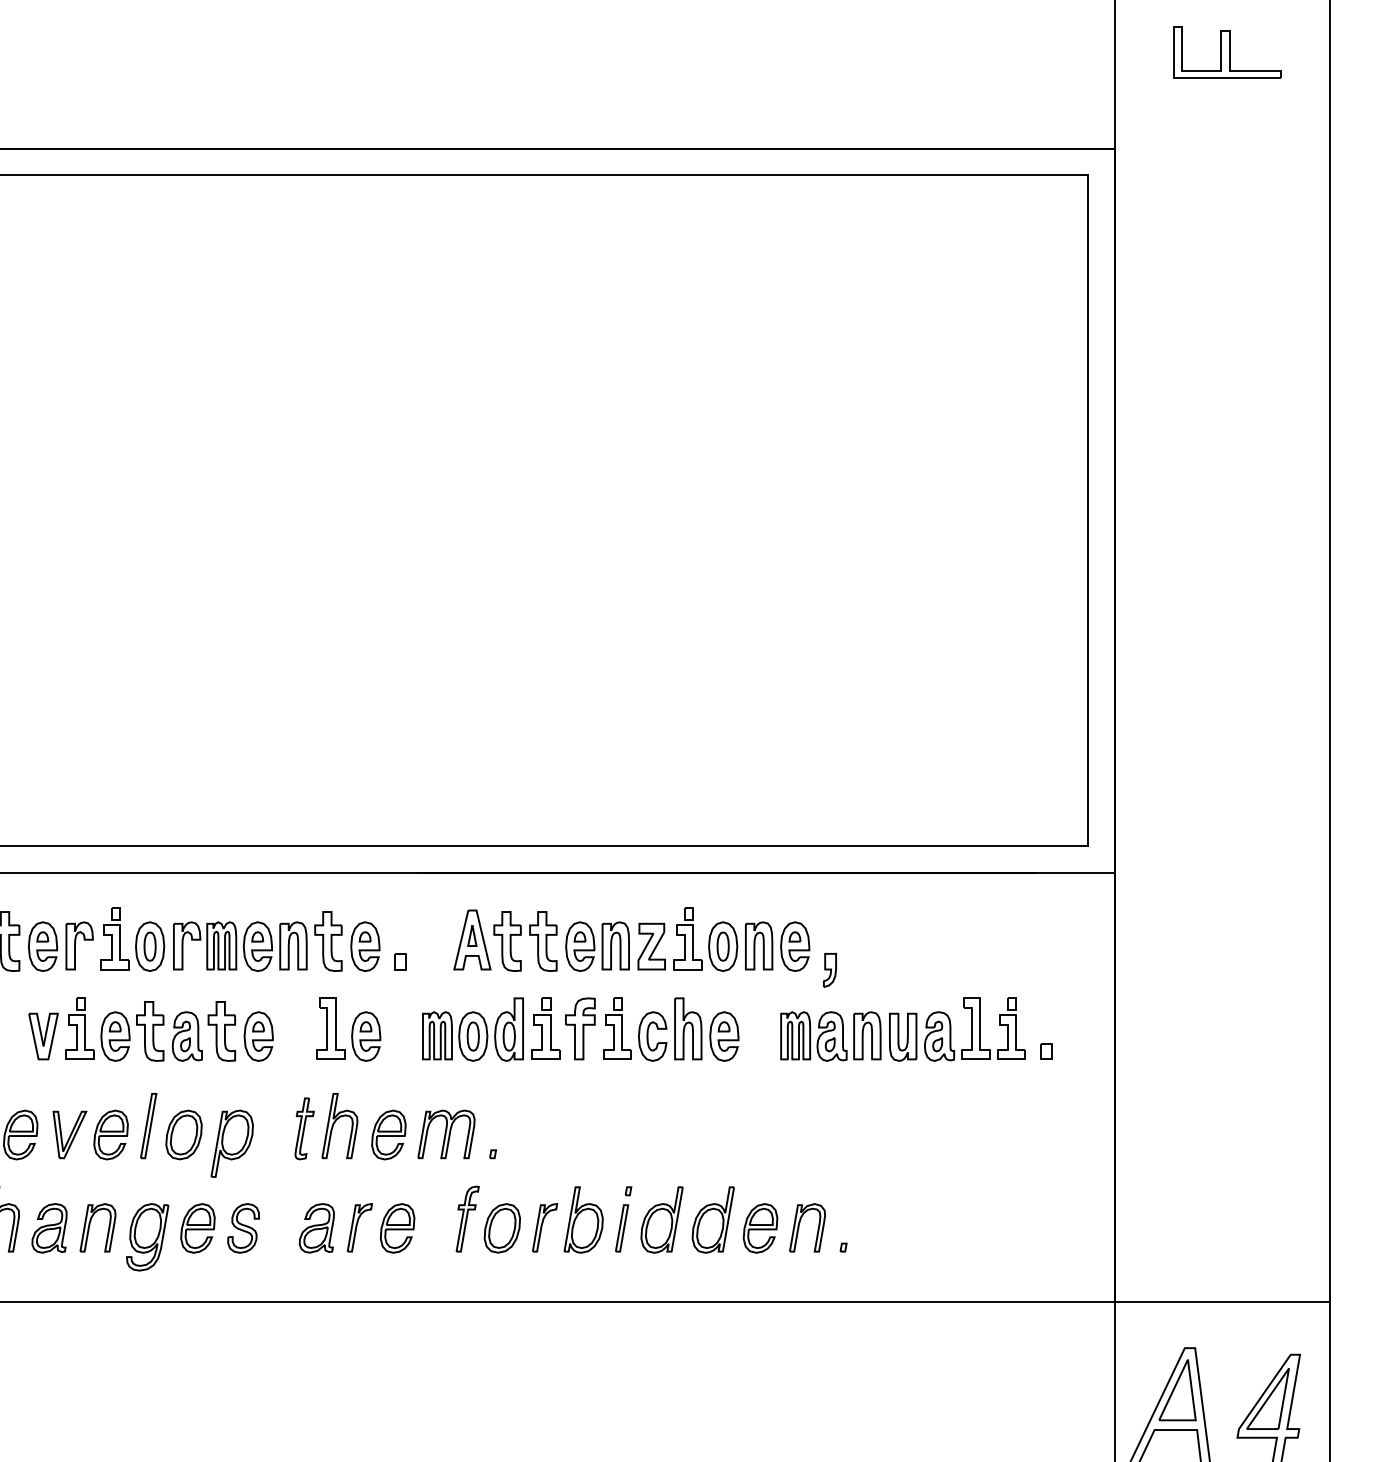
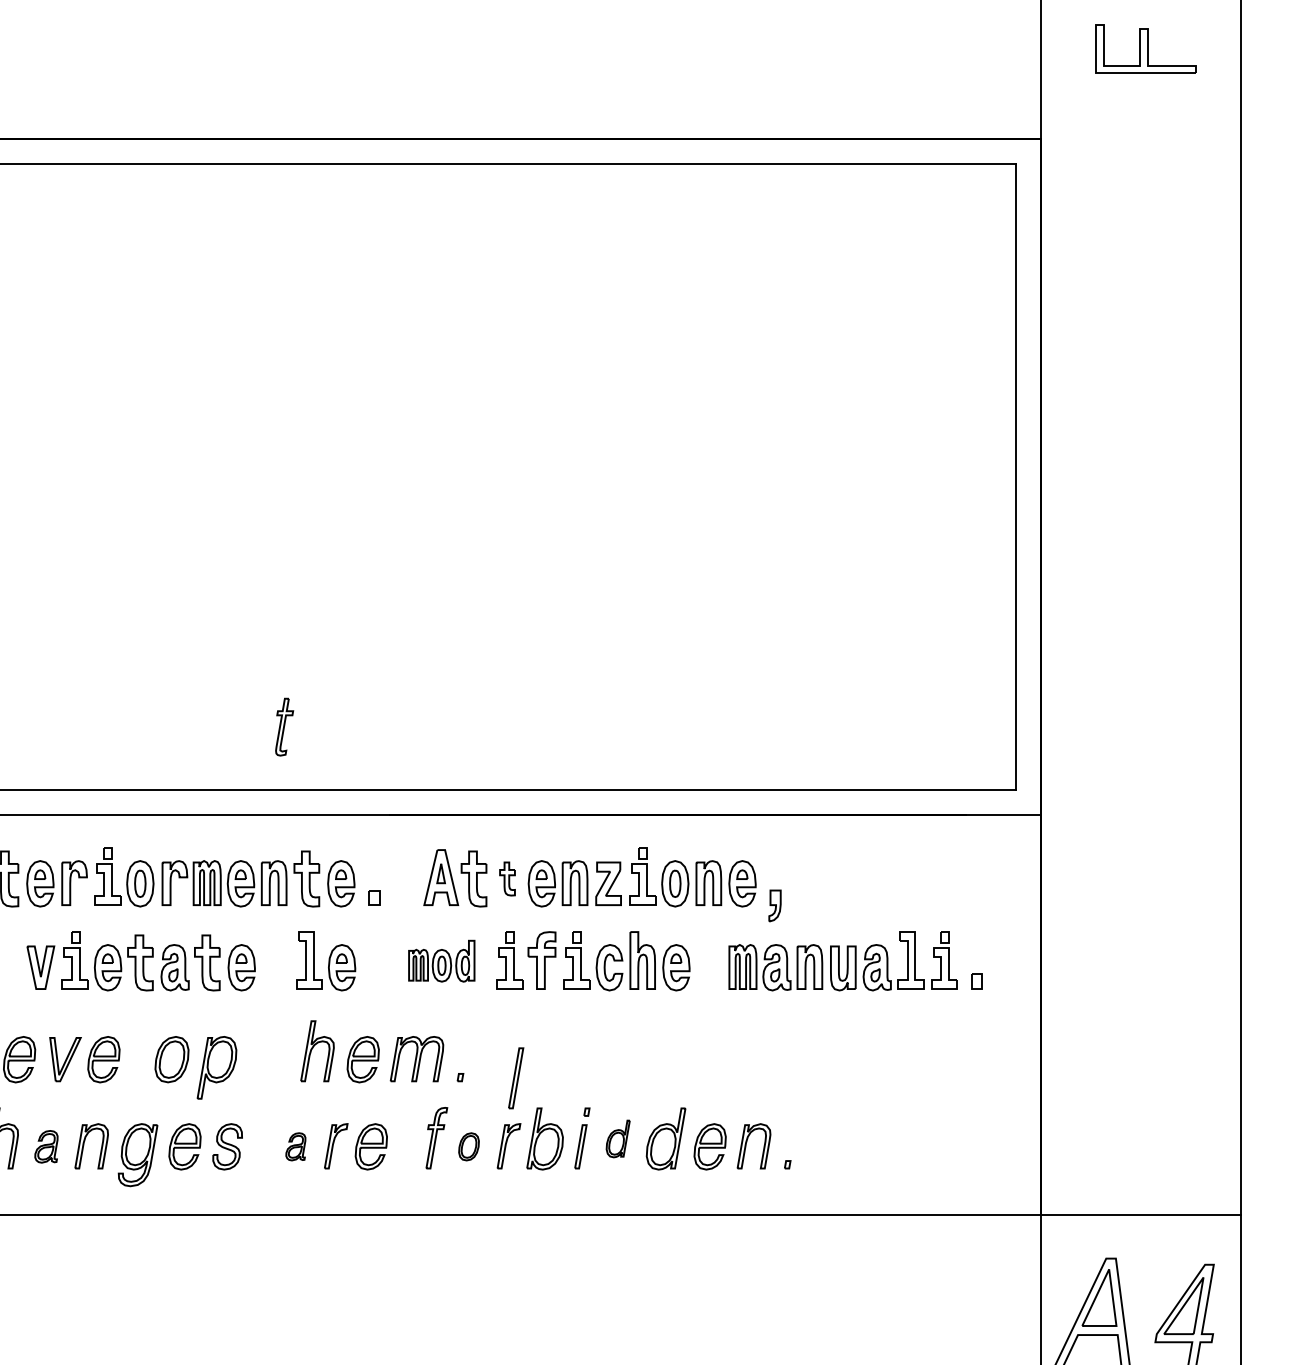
part: (543, 941) -> (507, 879), size x0.6
part: (472, 1029) -> (441, 961), size x0.7
part: (148, 1126) -> (515, 1078), moved
part: (304, 1128) -> (284, 726), moved
part: (661, 1219) -> (617, 1138), size x0.6
part: (49, 1228) -> (46, 1146), size x0.7
part: (316, 1228) -> (295, 1146), size x0.6
part: (501, 1228) -> (468, 1146), size x0.6

